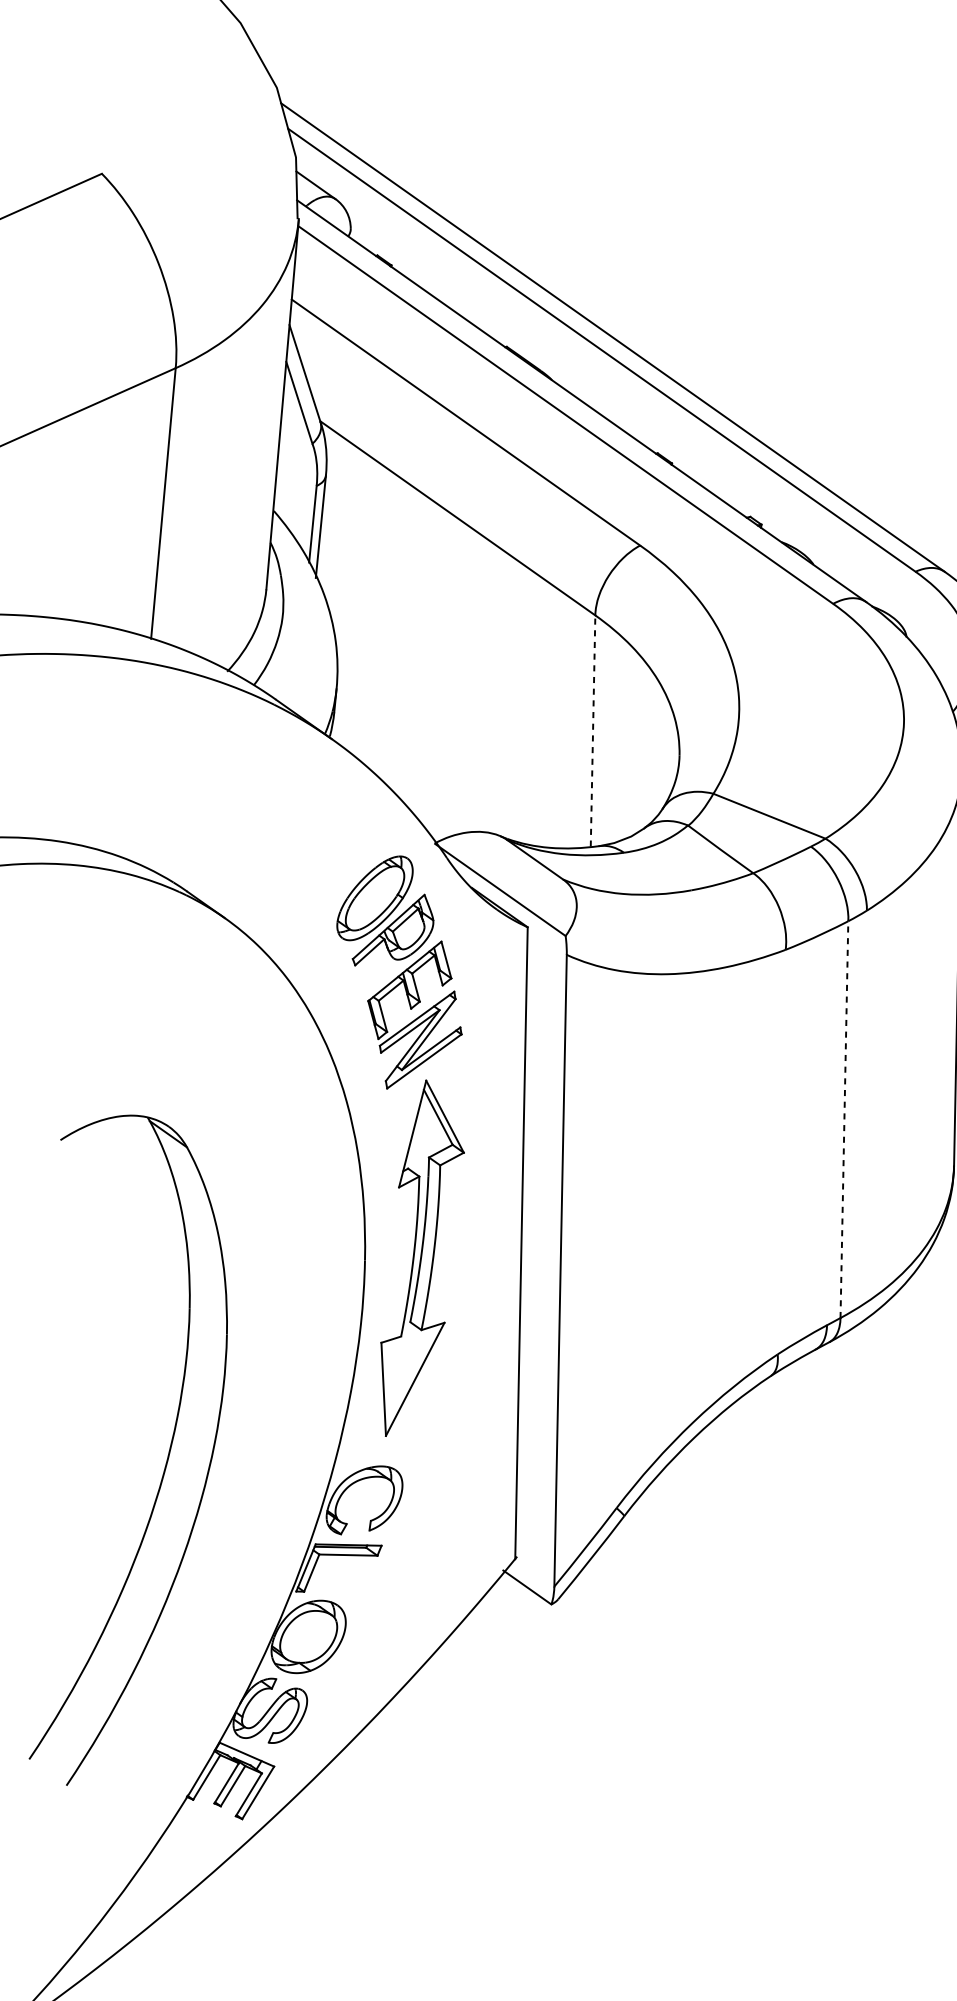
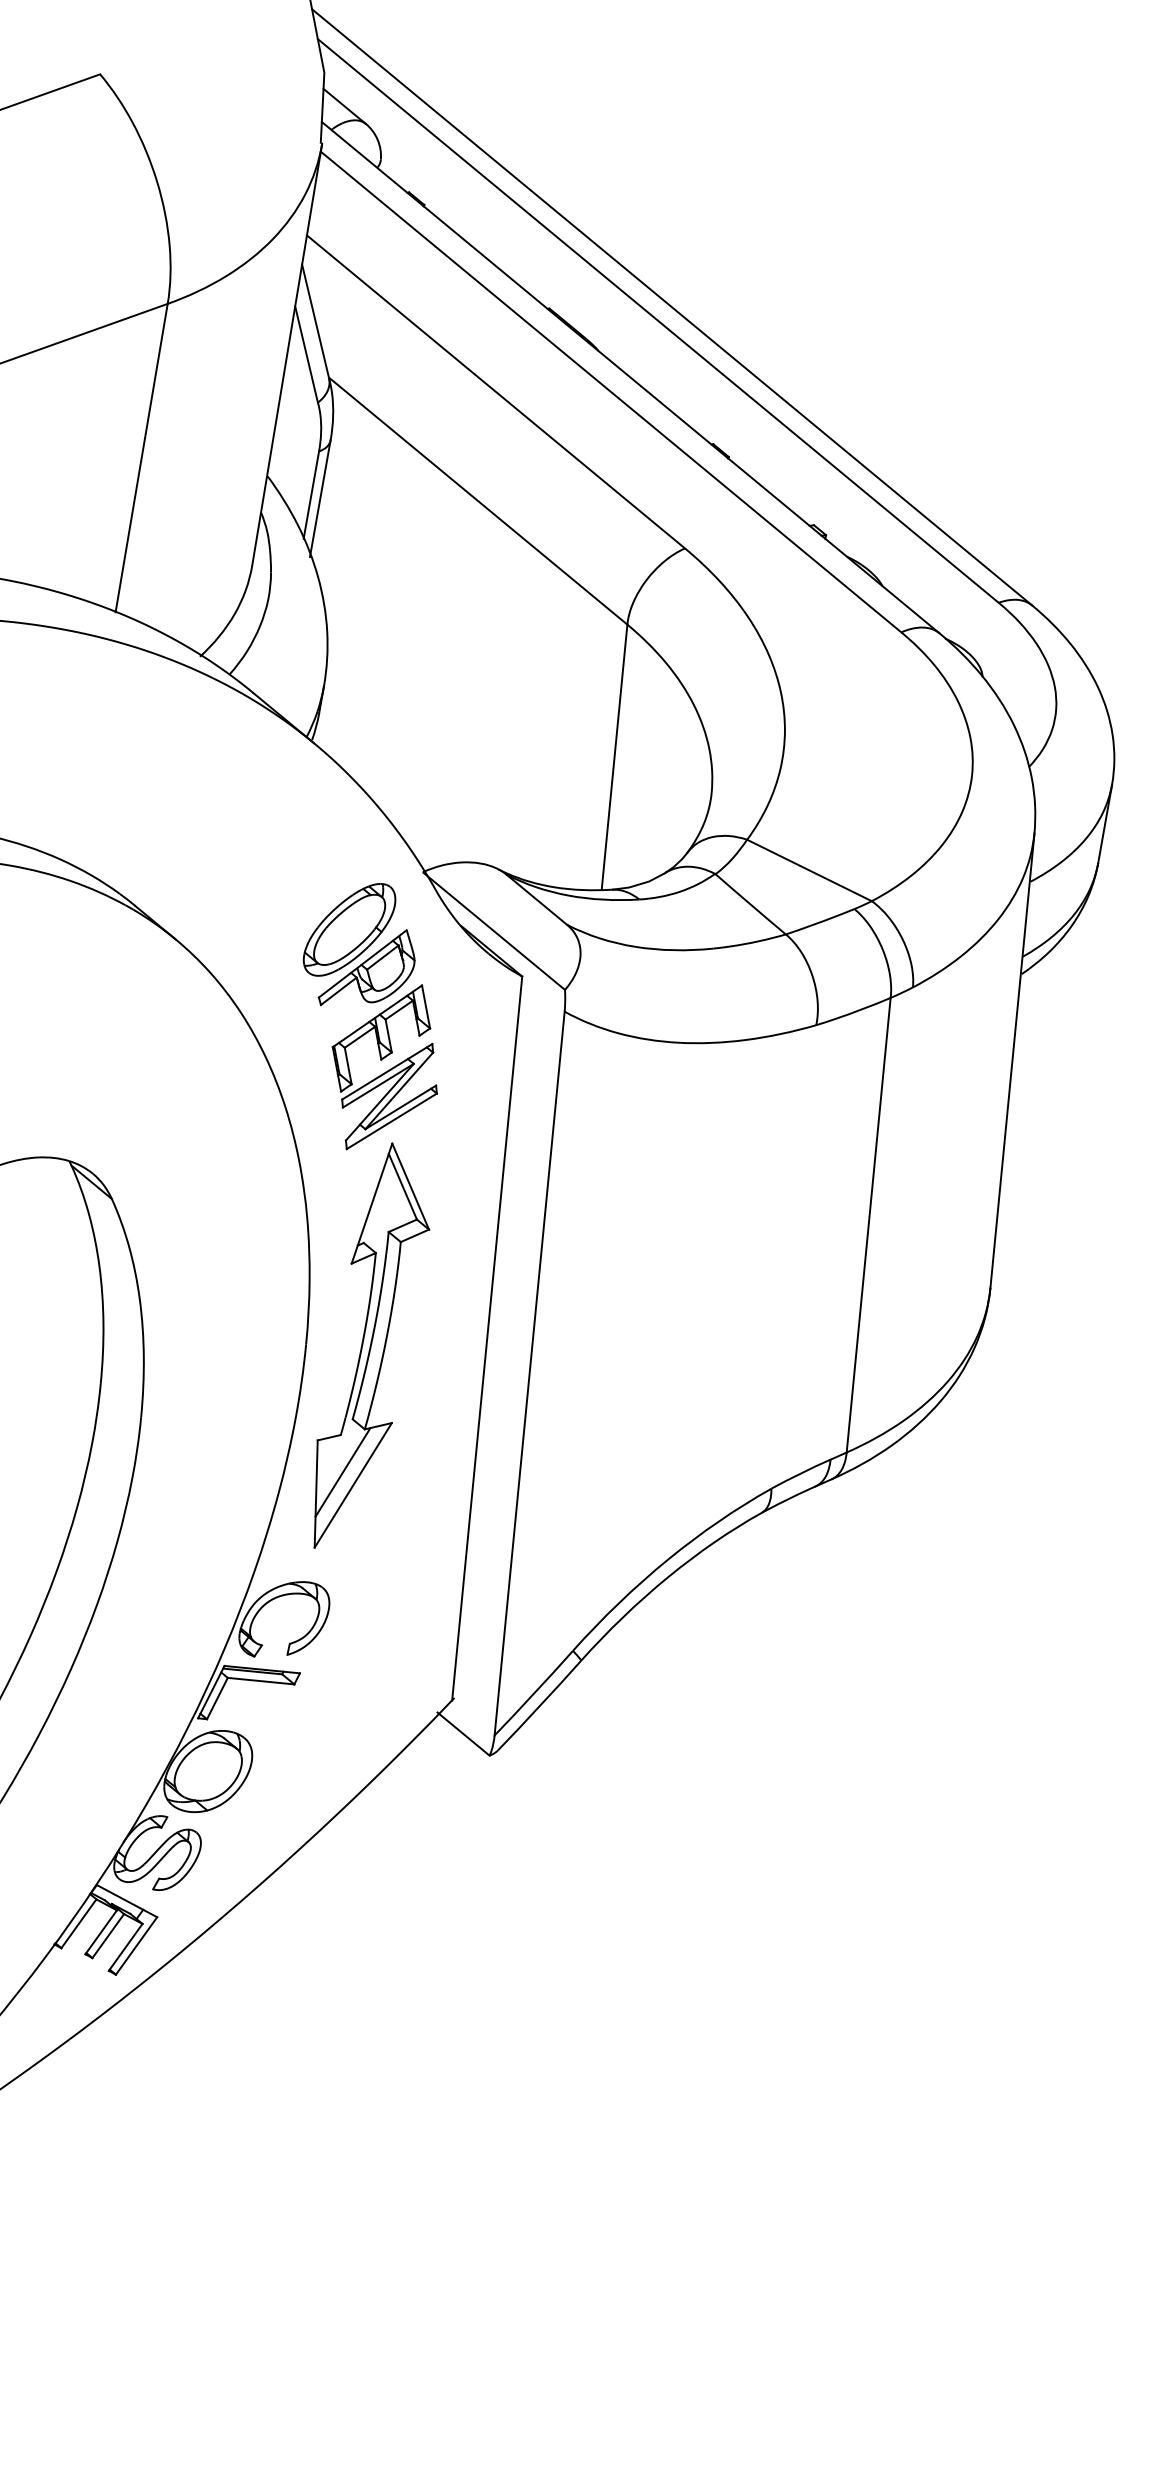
line: (592, 730) -> (614, 756), dashed -> solid
line: (844, 1119) -> (868, 1224), dashed -> solid
line: (405, 1368) -> (342, 1472), added

